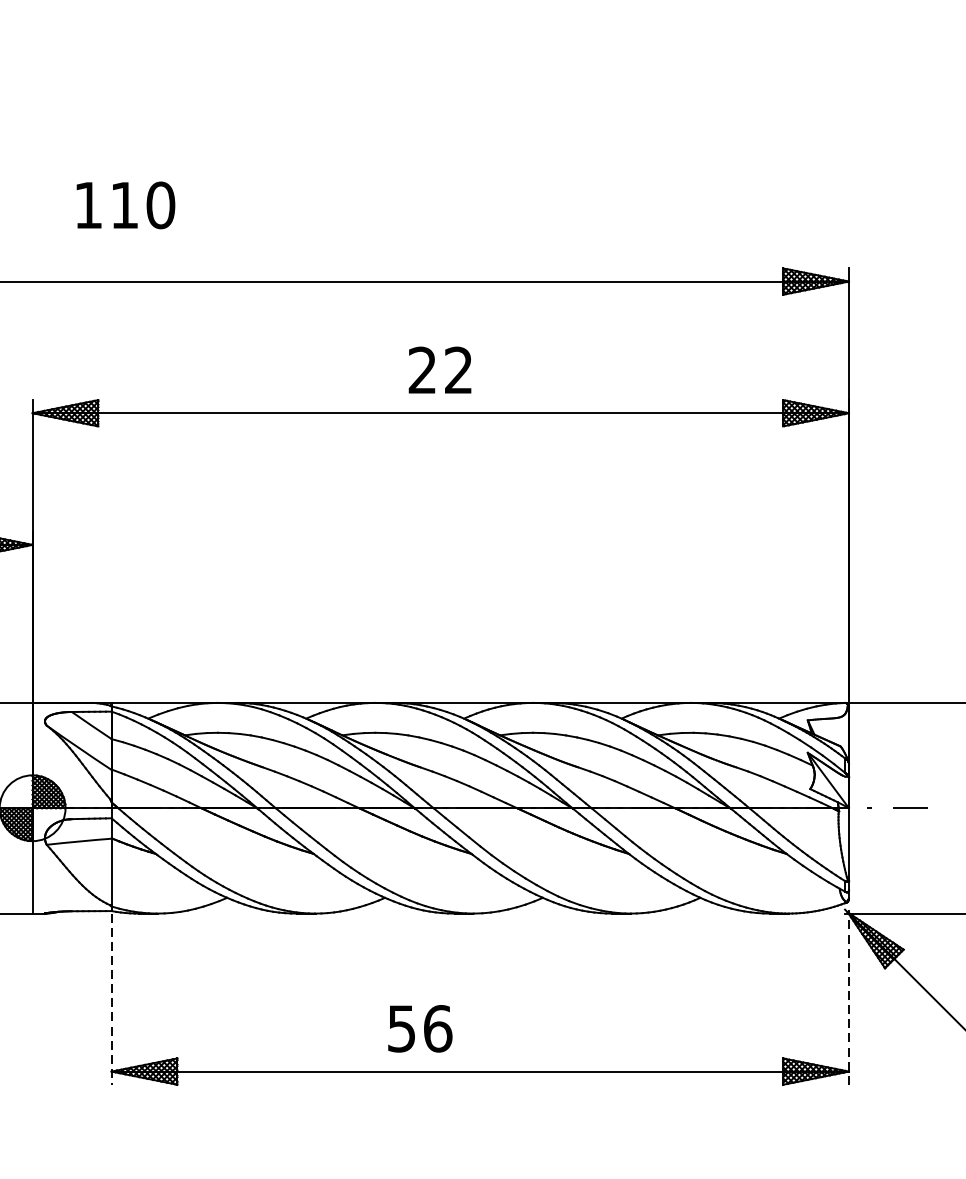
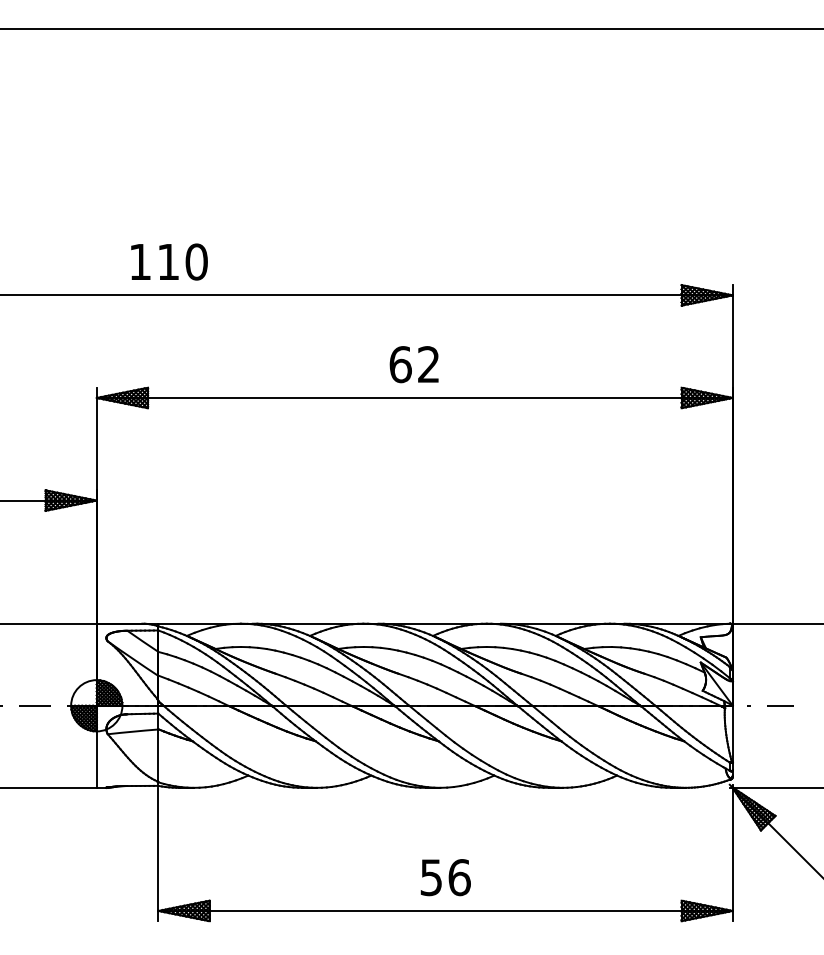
text: (125, 204) -> (169, 261), moved
text: (422, 370) -> (400, 364), 22 -> 62
line: (848, 996) -> (732, 852), dashed -> solid
line: (111, 999) -> (158, 854), dashed -> solid
text: (419, 1028) -> (445, 877), moved

